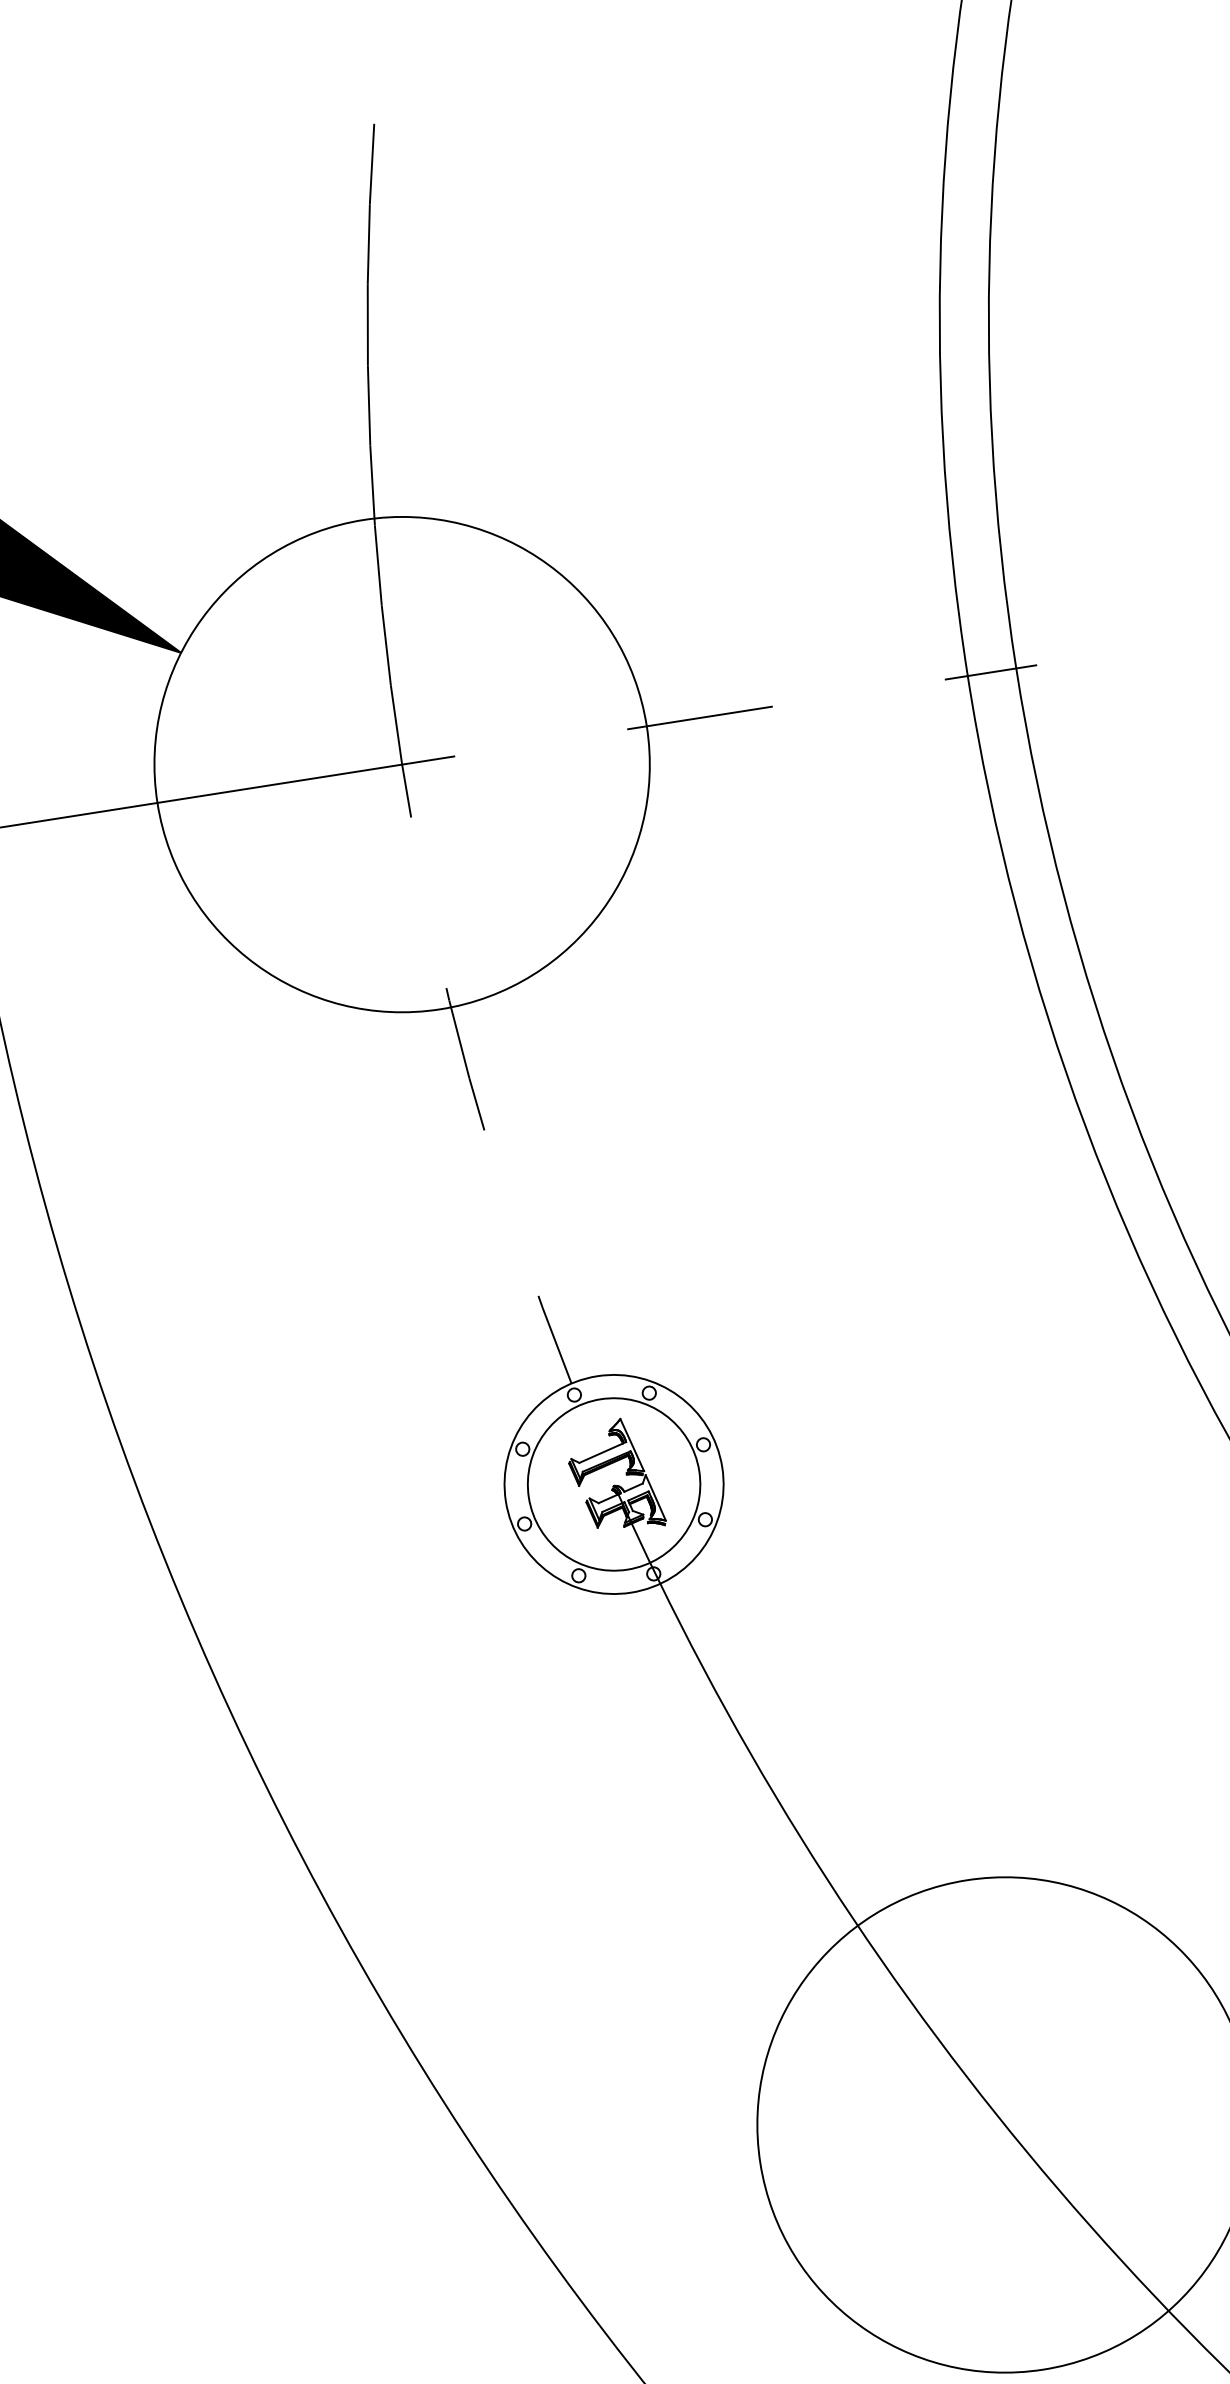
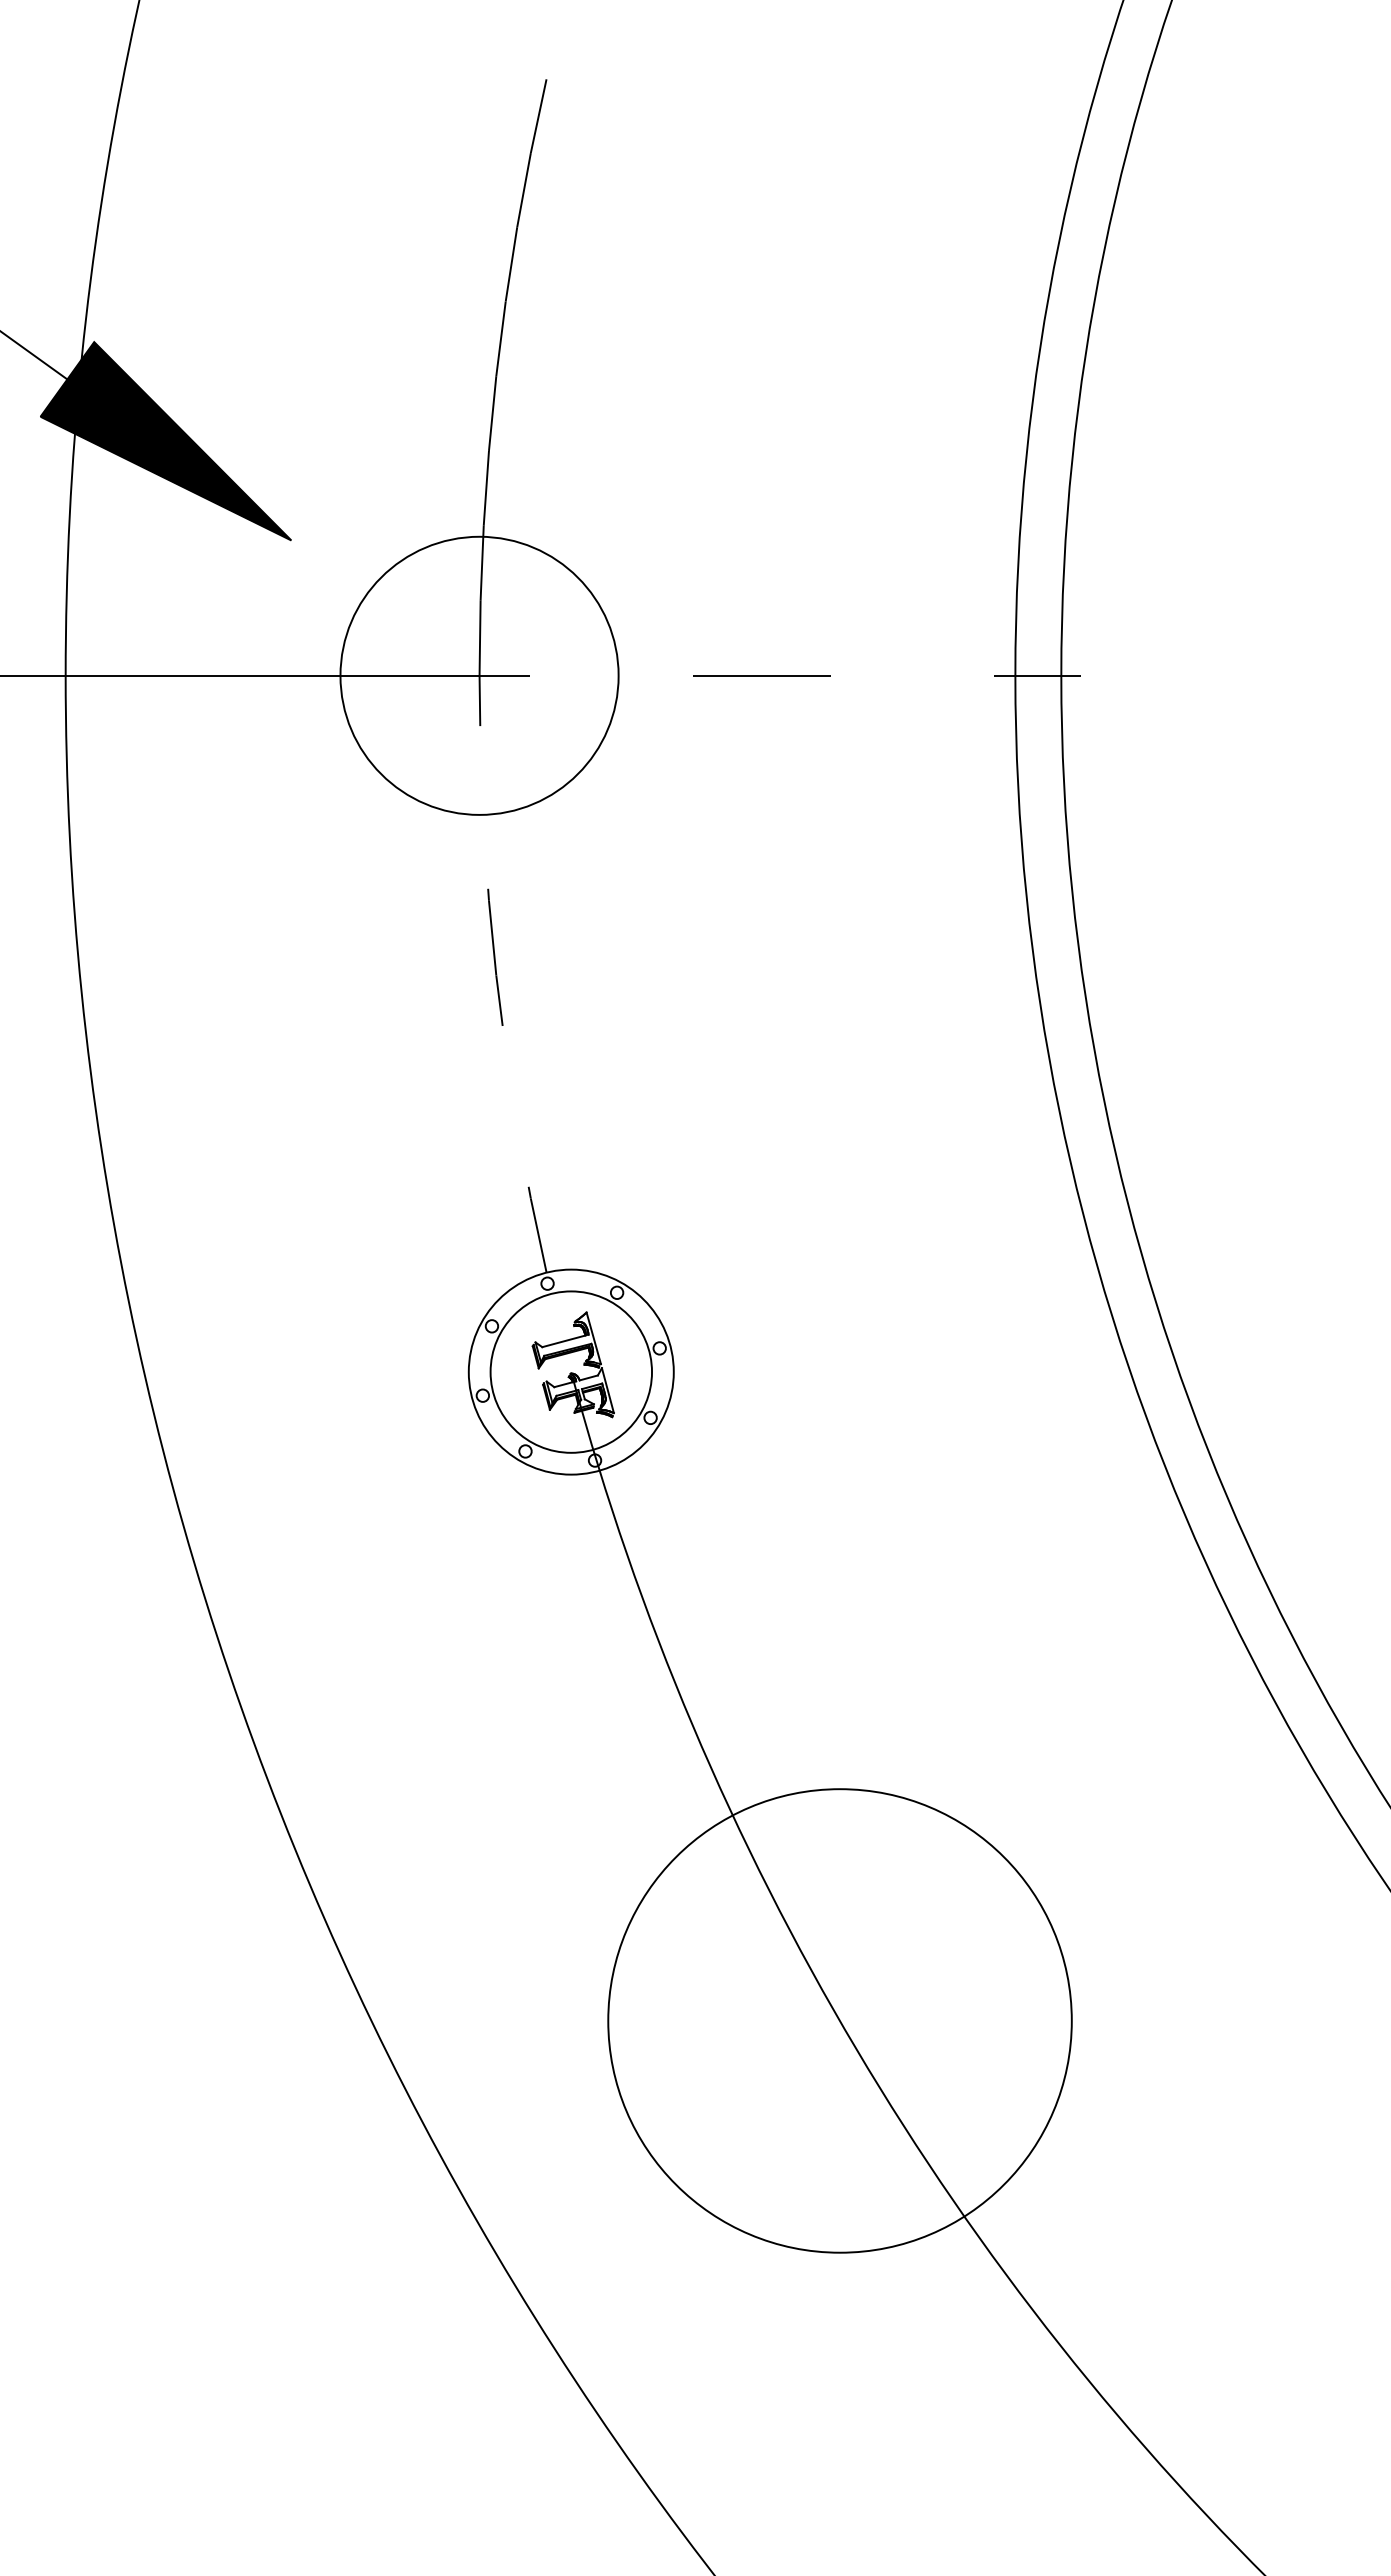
circle: (402, 764) -> (479, 675), size x0.6

